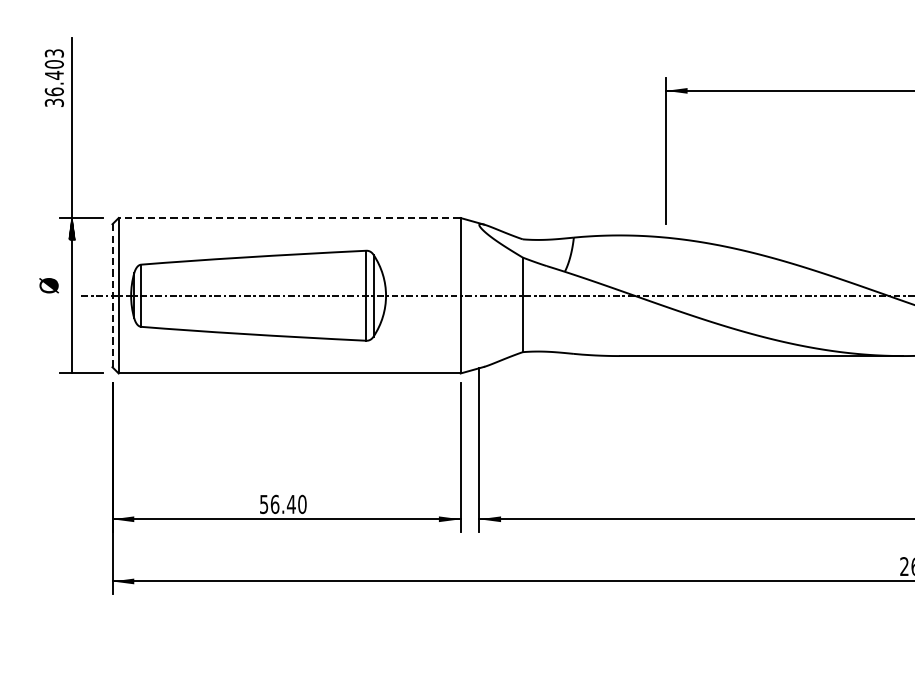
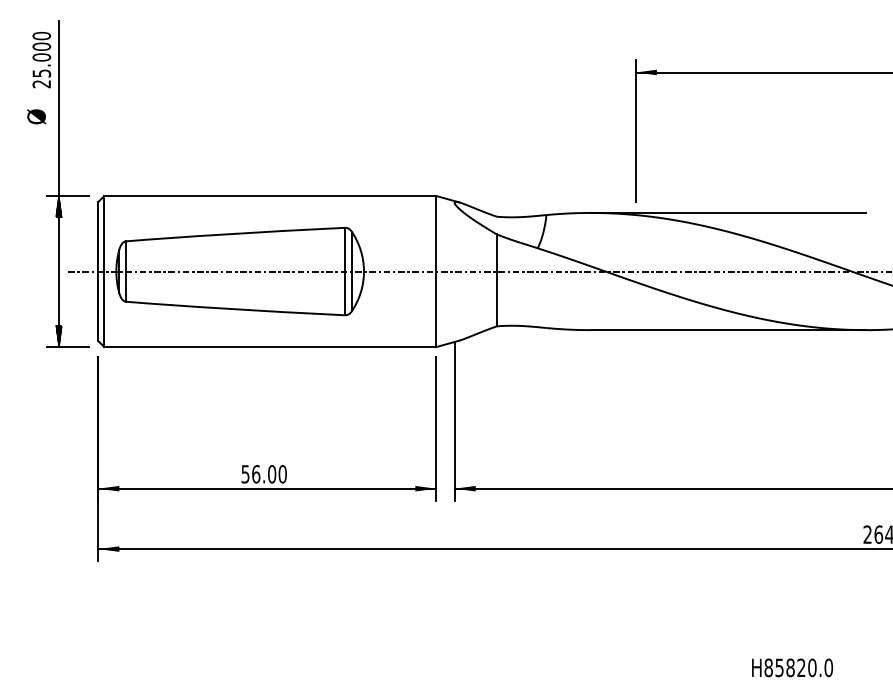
text: (54, 77) -> (41, 59), 36.403 -> 25.000
line: (288, 218) -> (269, 196), dashed -> solid
line: (761, 234) -> (728, 212), added
text: (48, 285) -> (36, 116), moved
line: (112, 295) -> (98, 271), dashed -> solid
hatch: (71, 361) -> (58, 335), added
text: (290, 504) -> (271, 474), 56.40 -> 56.00

